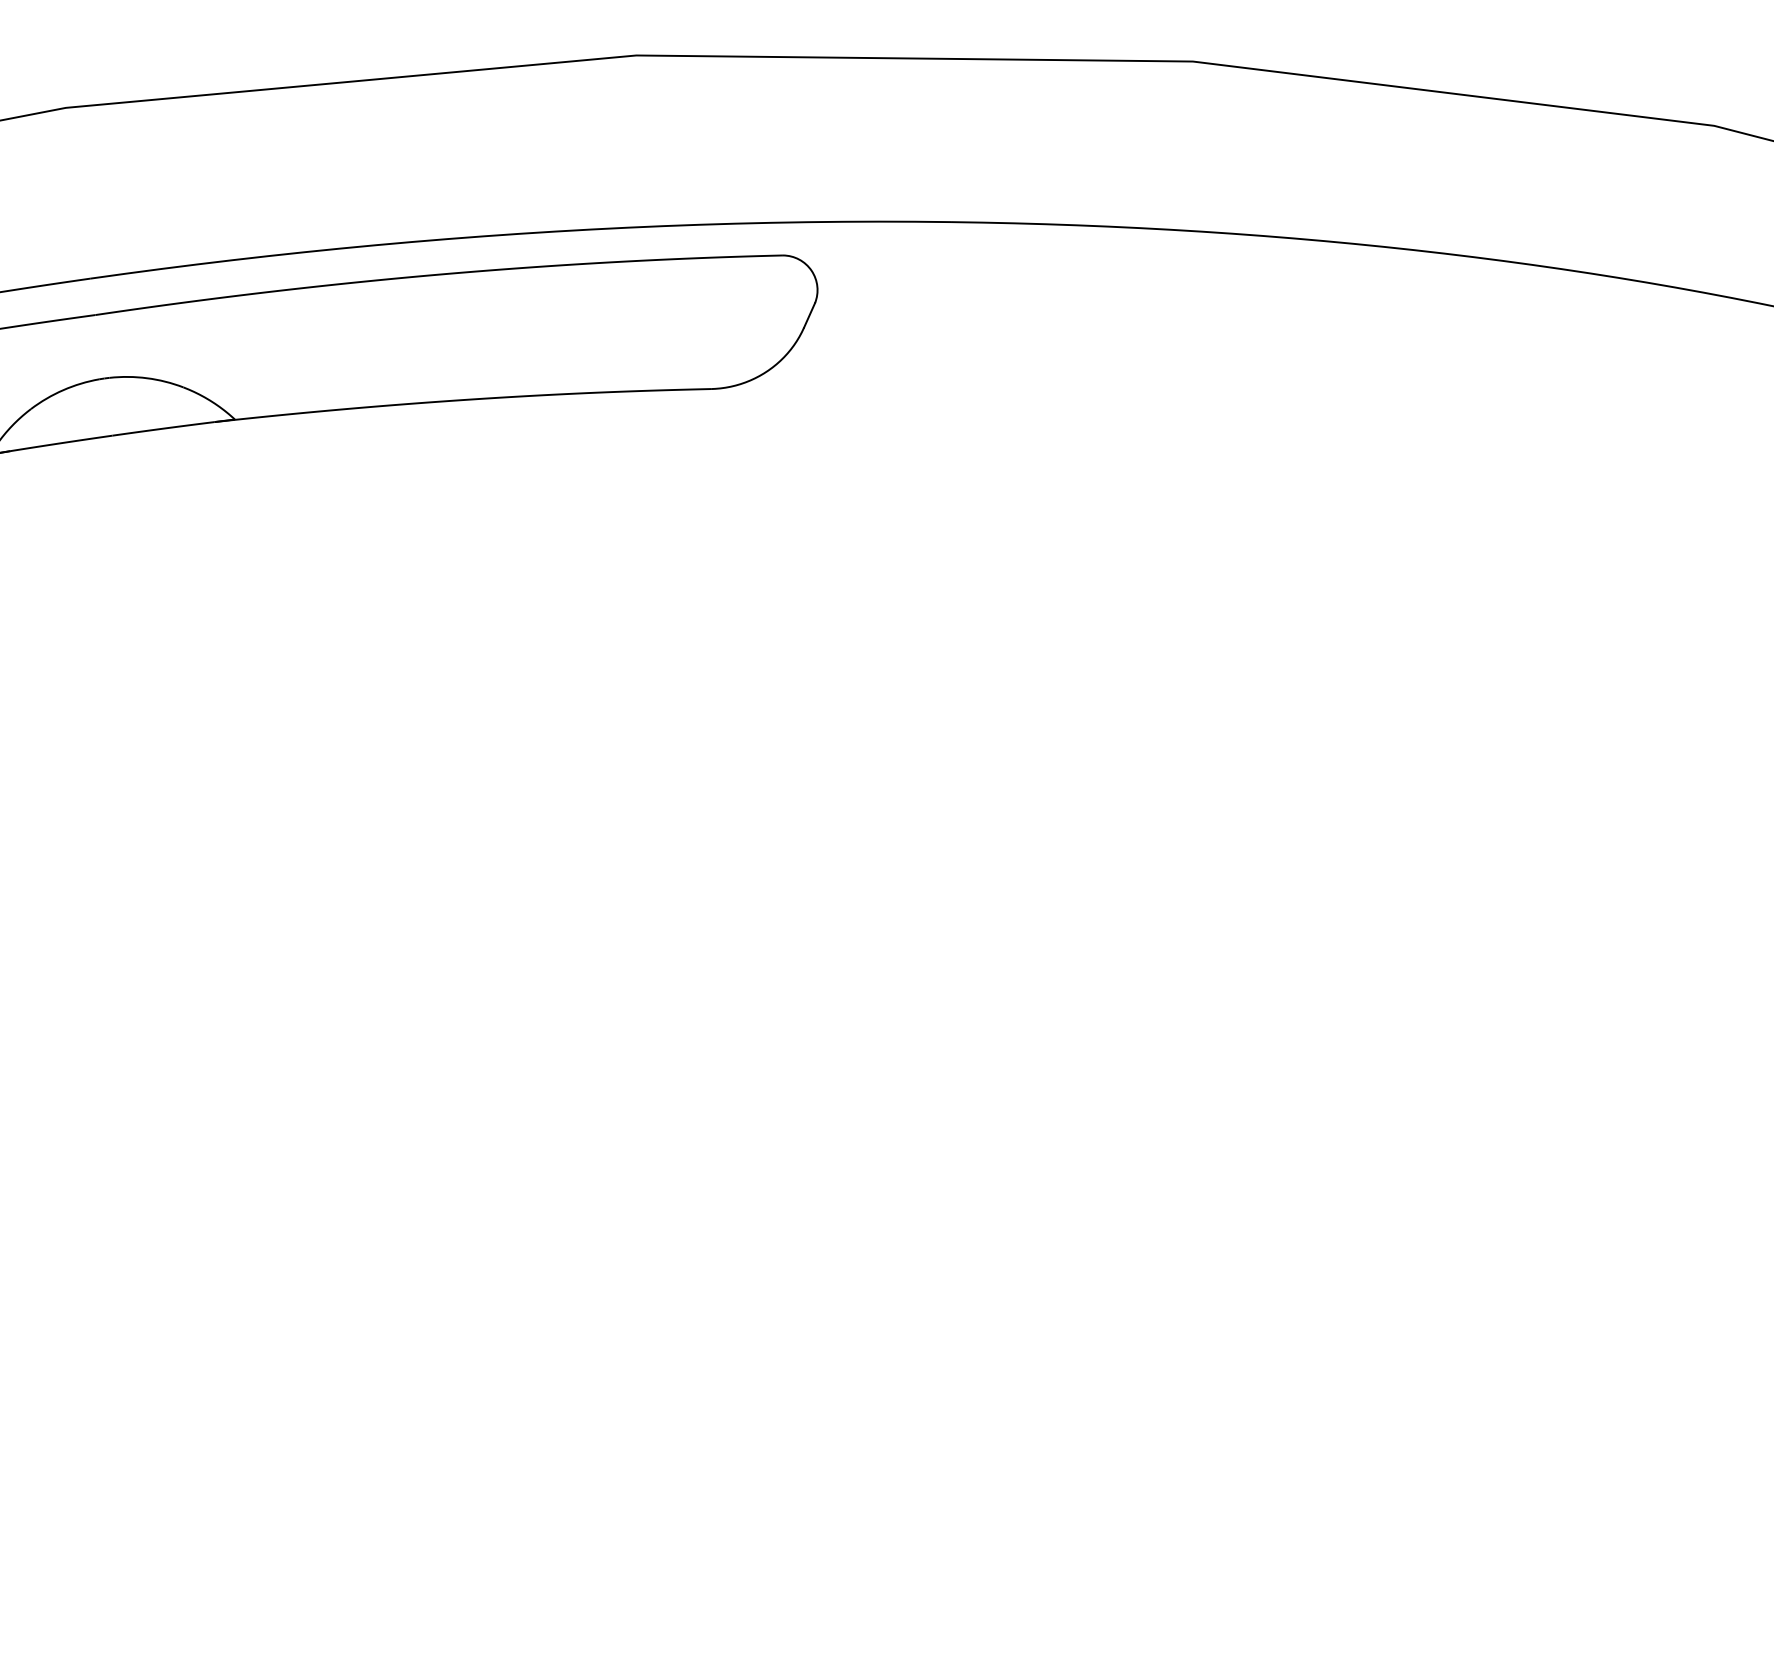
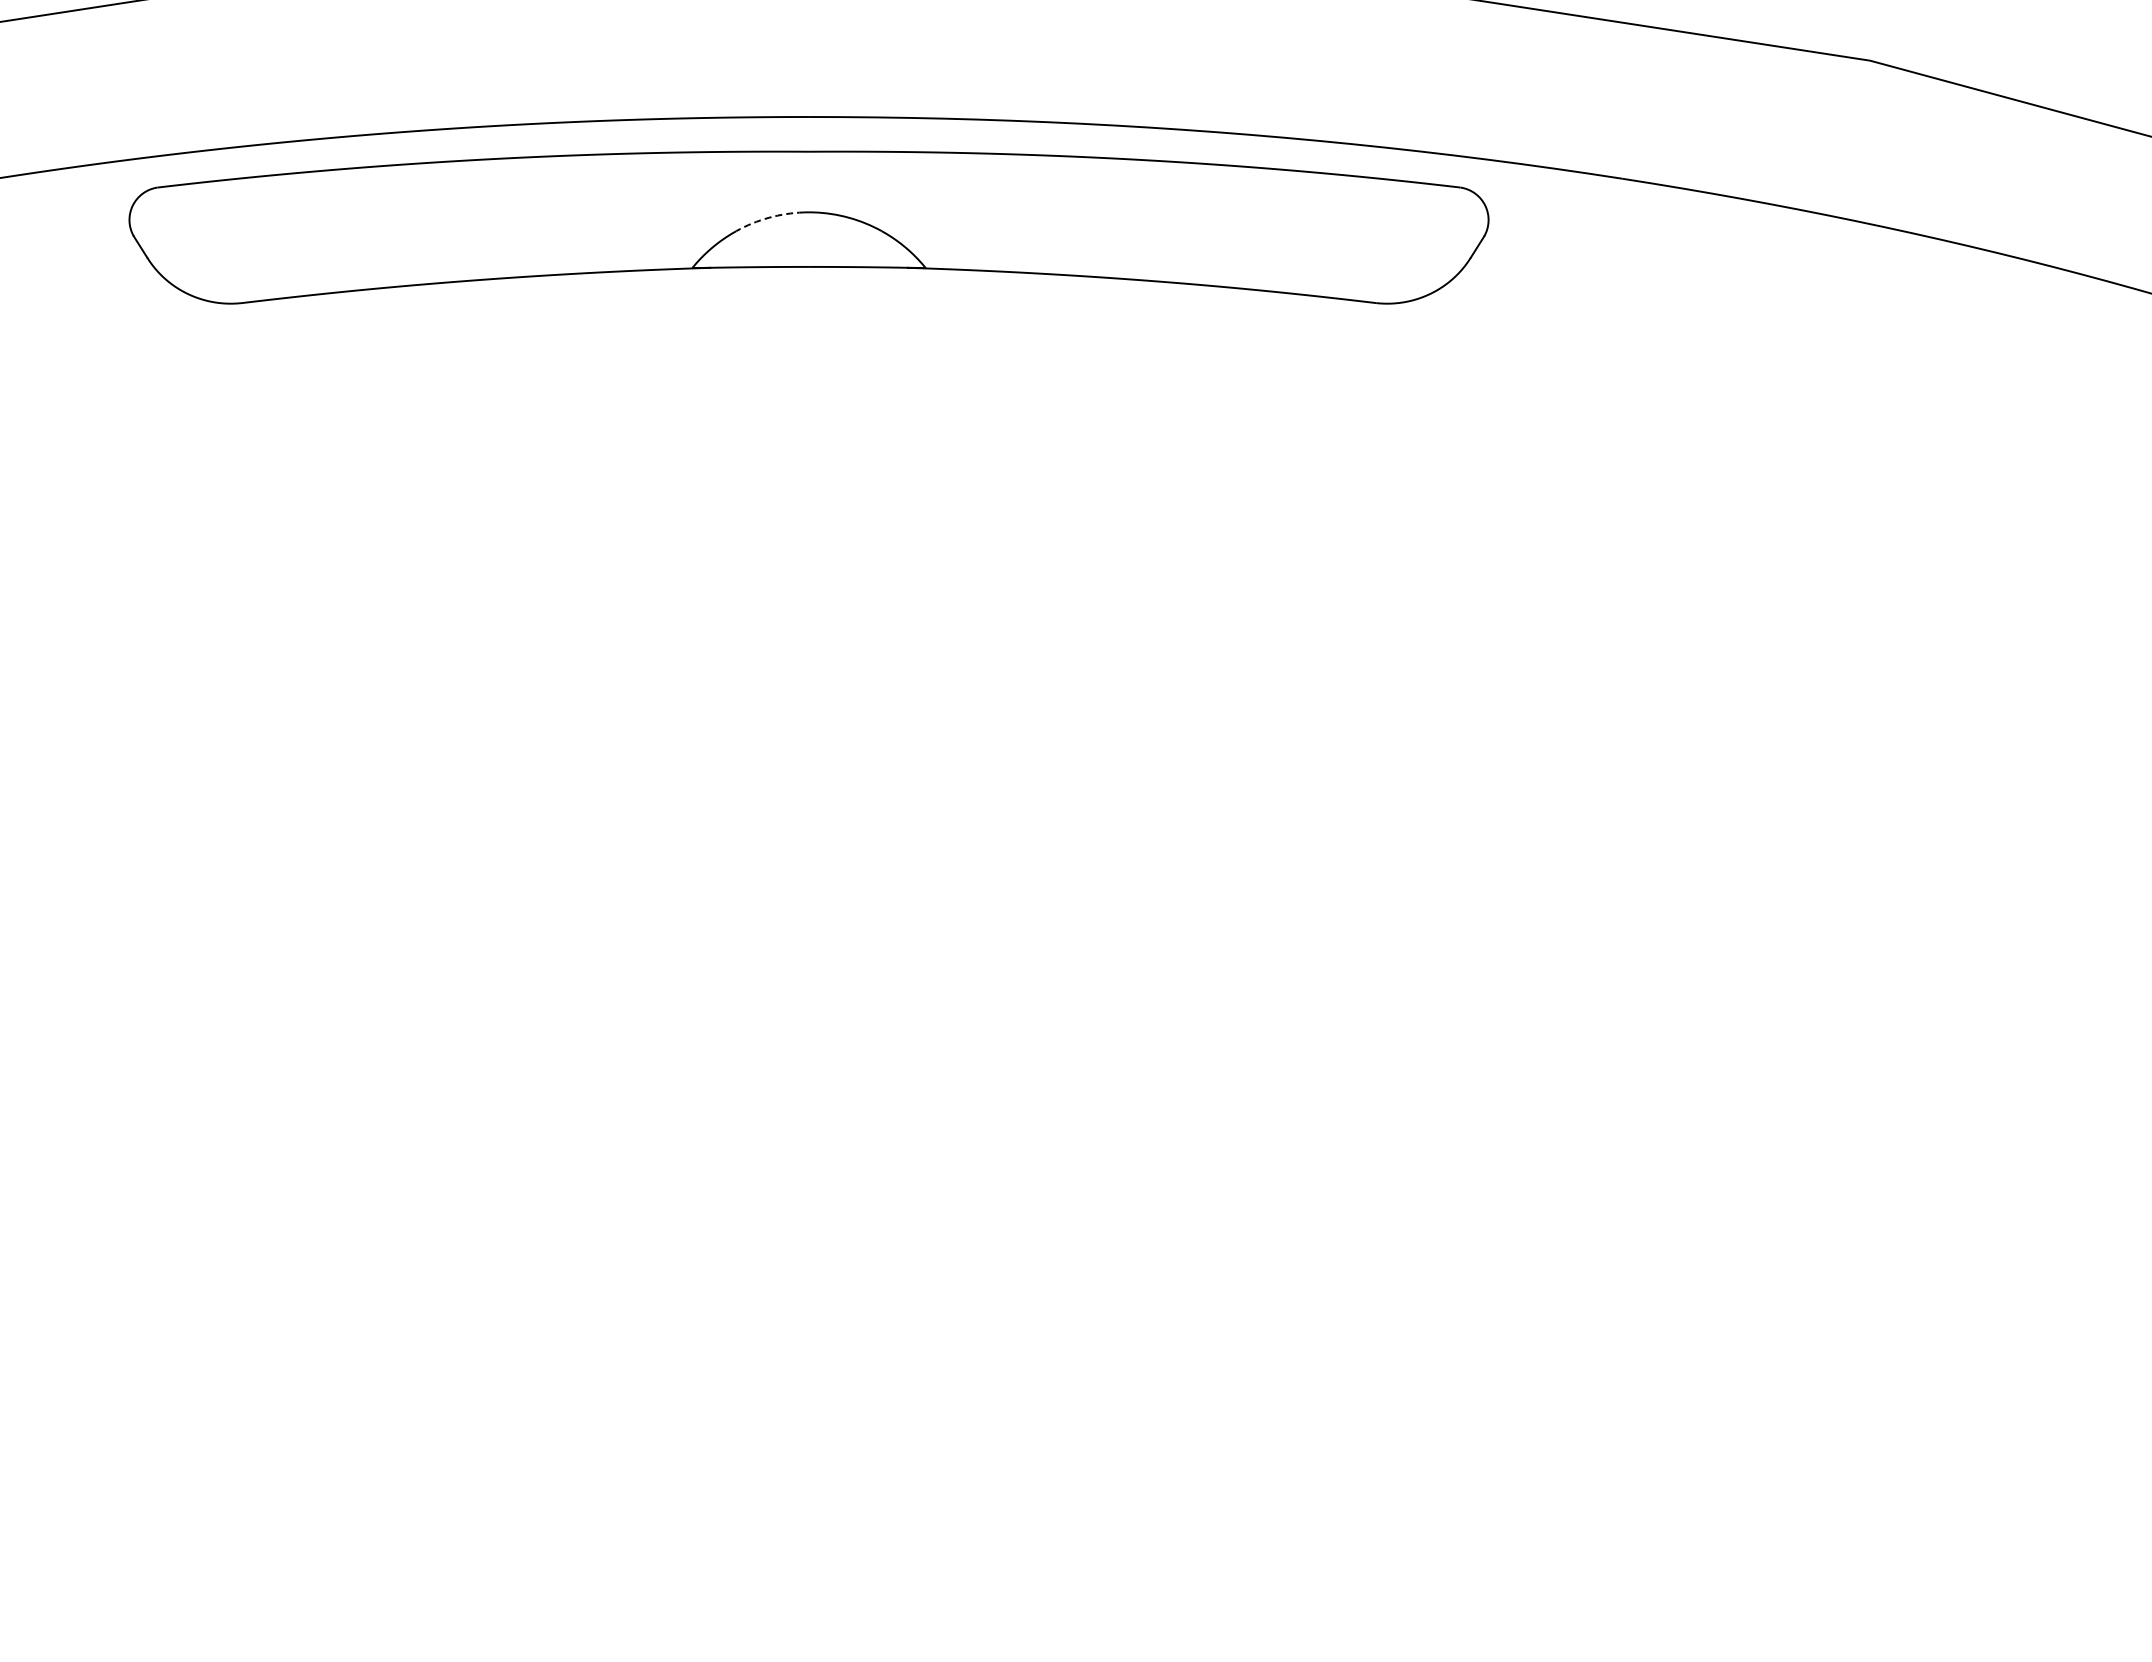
arc: (63, 389) -> (769, 217), solid -> dashed

